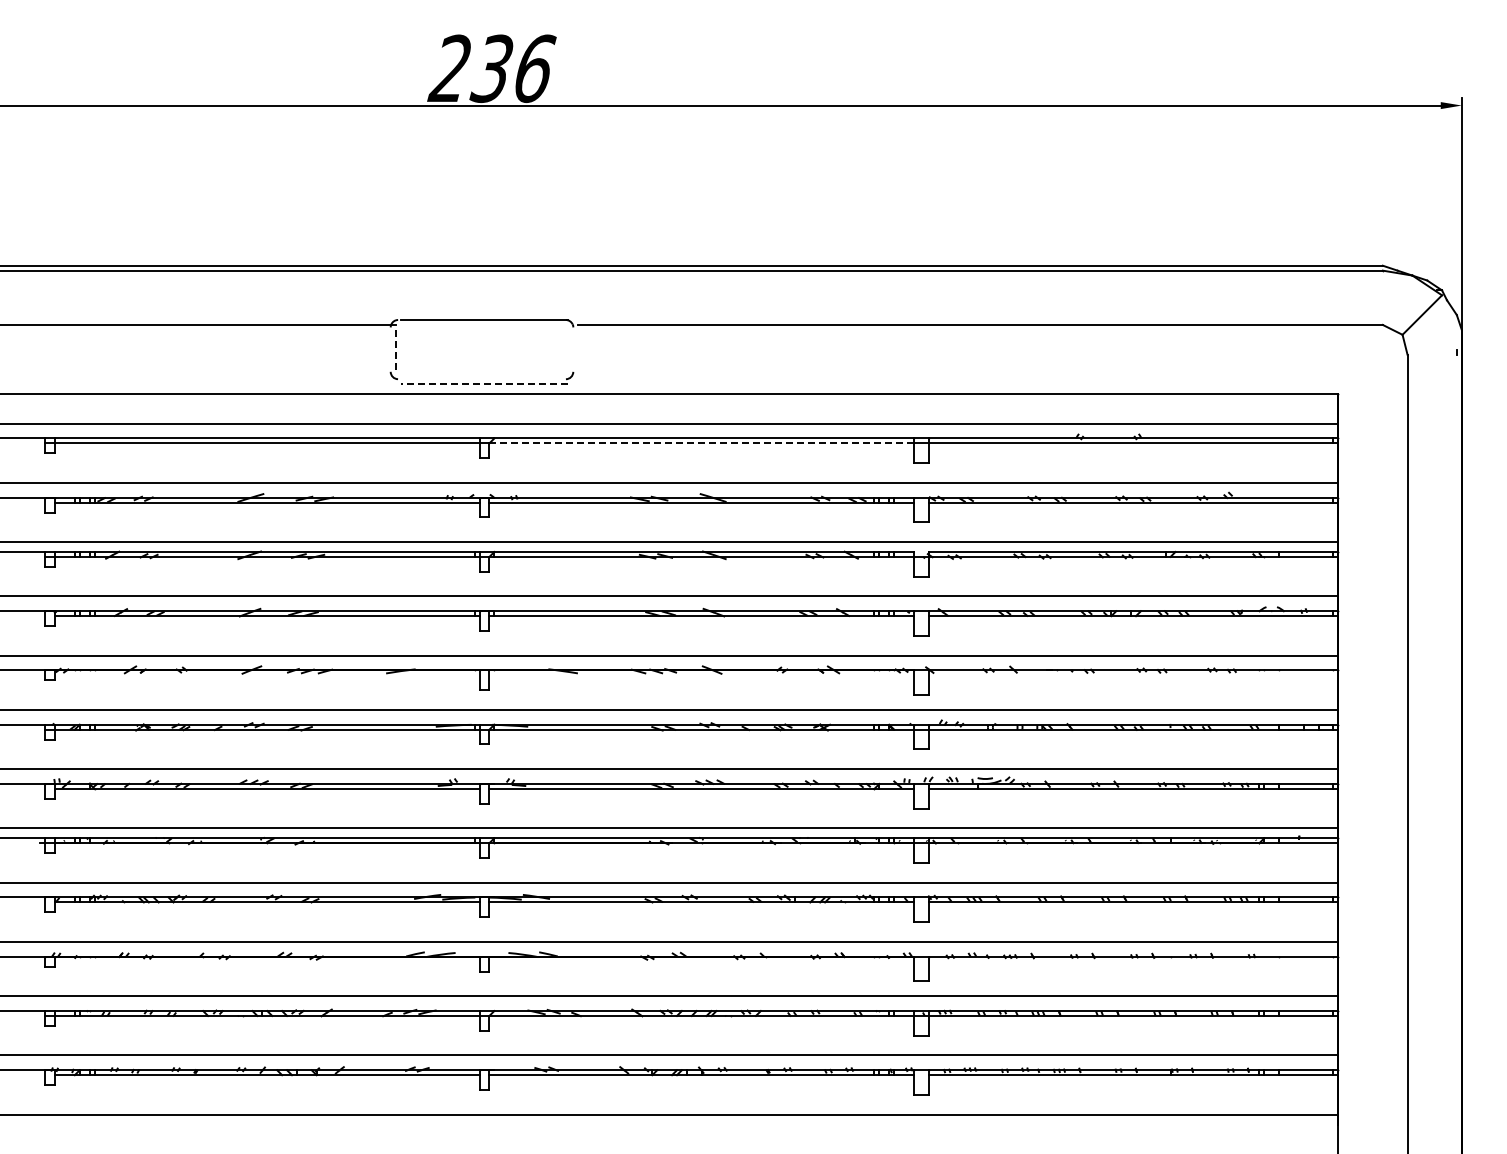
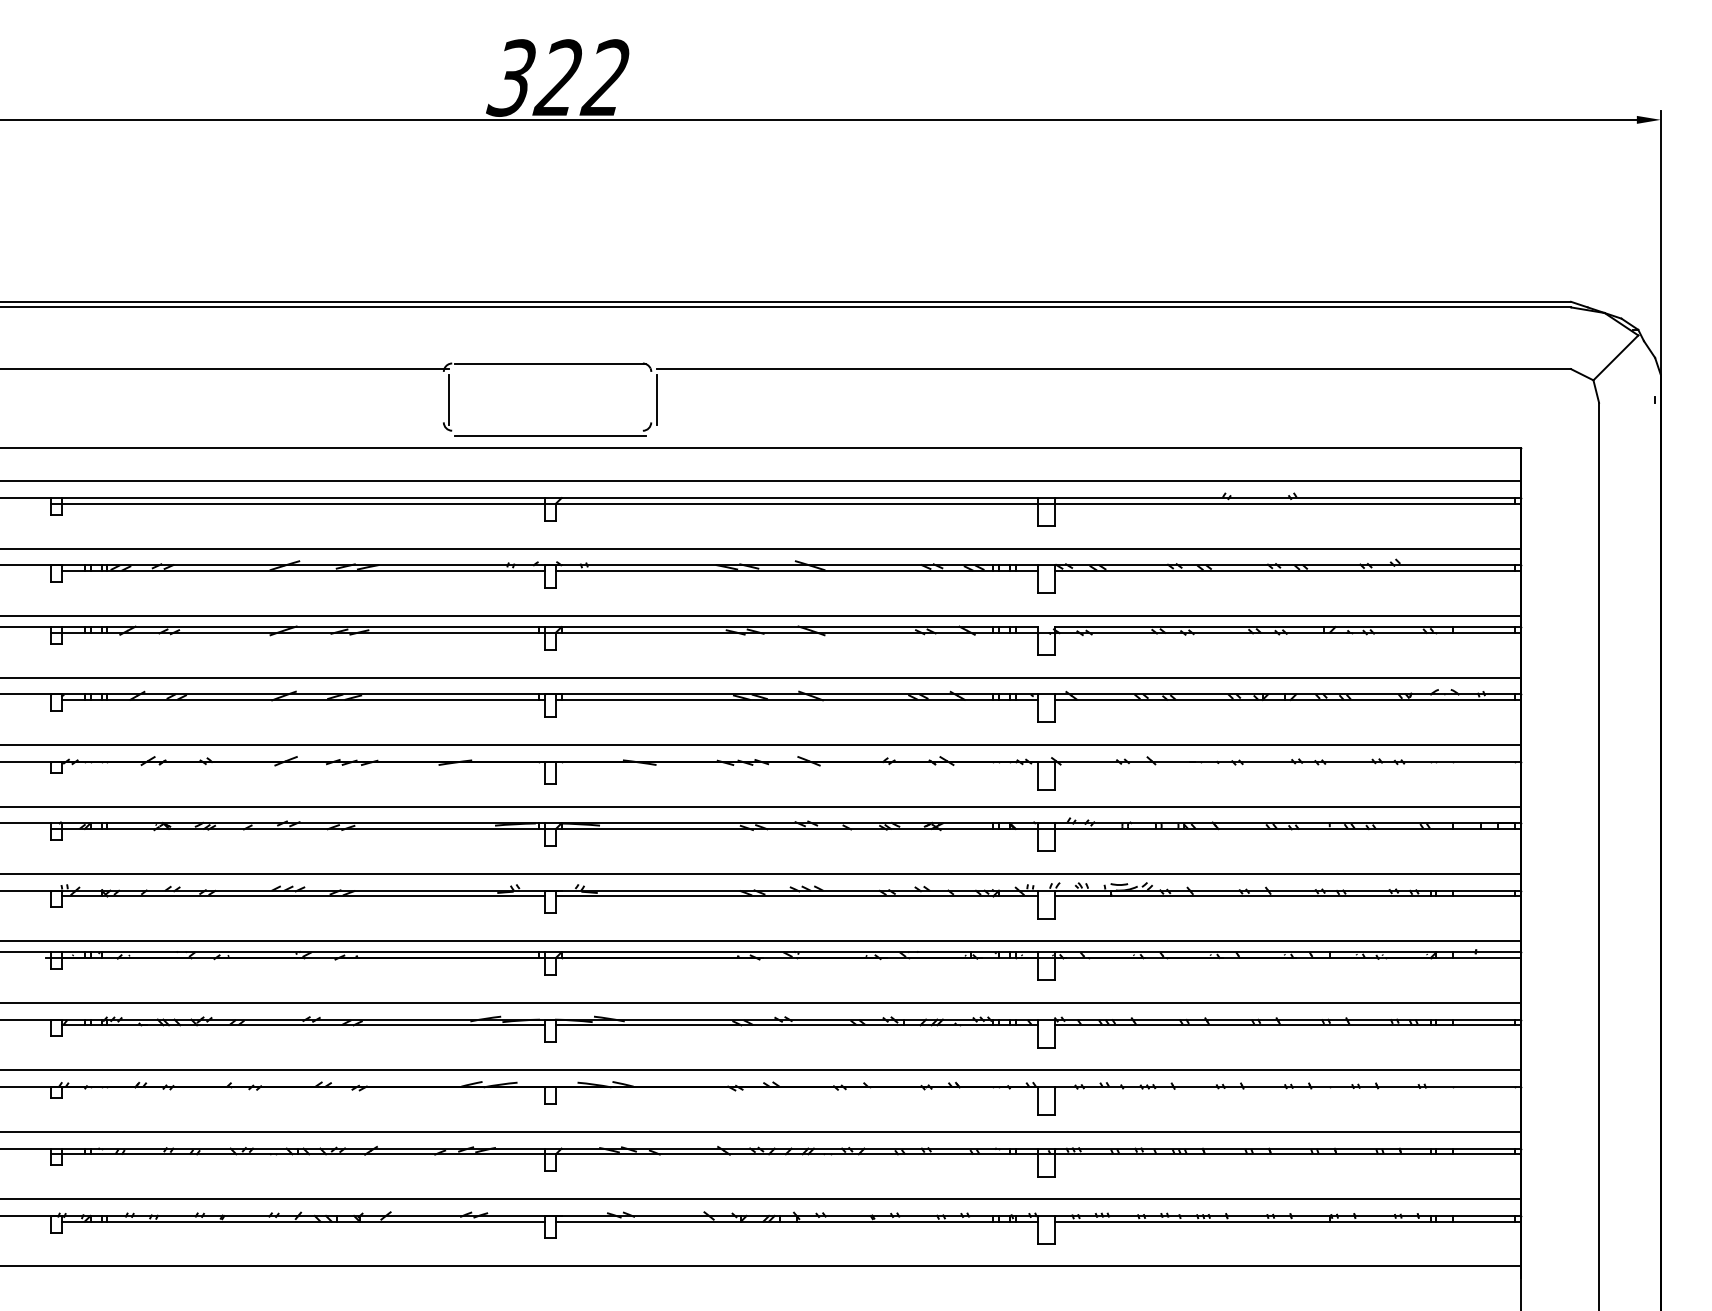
text: (491, 68) -> (558, 77), 236 -> 322
line: (578, 351) -> (657, 399), added
line: (395, 352) -> (449, 400), dashed -> solid
line: (484, 384) -> (550, 436), dashed -> solid
line: (702, 443) -> (798, 503), dashed -> solid

